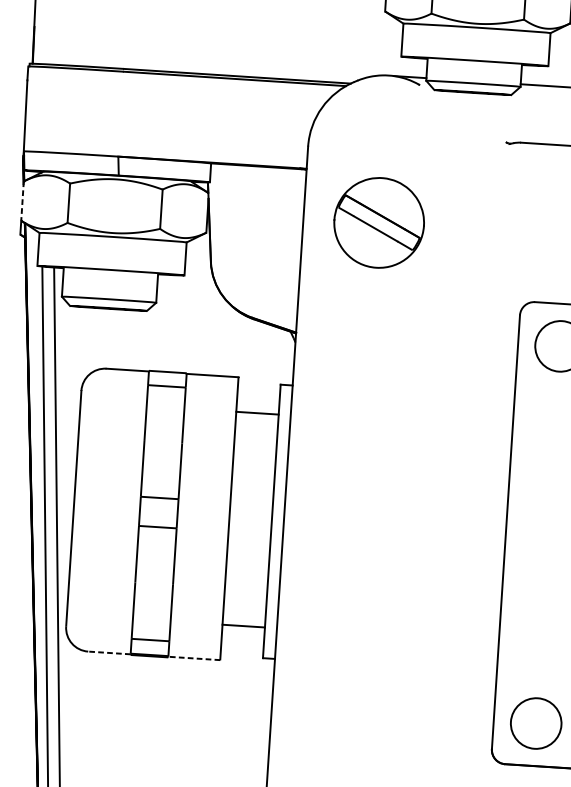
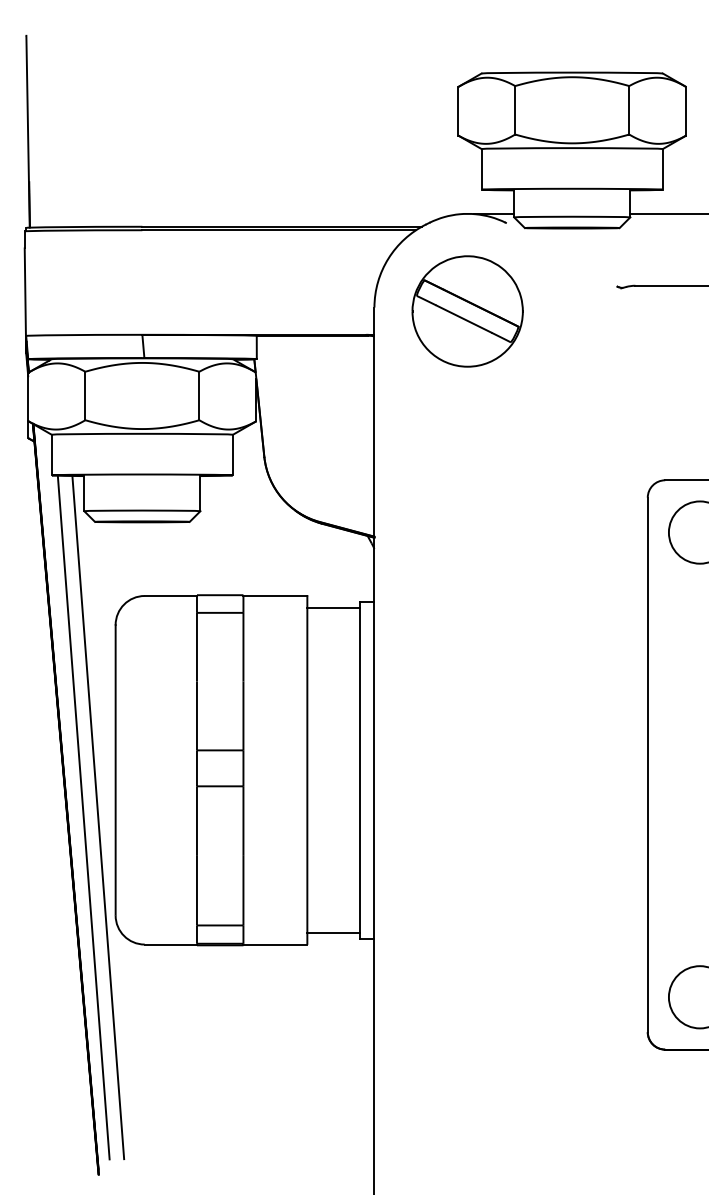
line: (22, 201) -> (28, 397), dashed -> solid
part: (379, 222) -> (467, 311), moved
line: (257, 413) -> (333, 607), moved
line: (243, 625) -> (333, 932), moved
line: (109, 652) -> (170, 944), dashed -> solid
line: (194, 658) -> (275, 944), dashed -> solid

